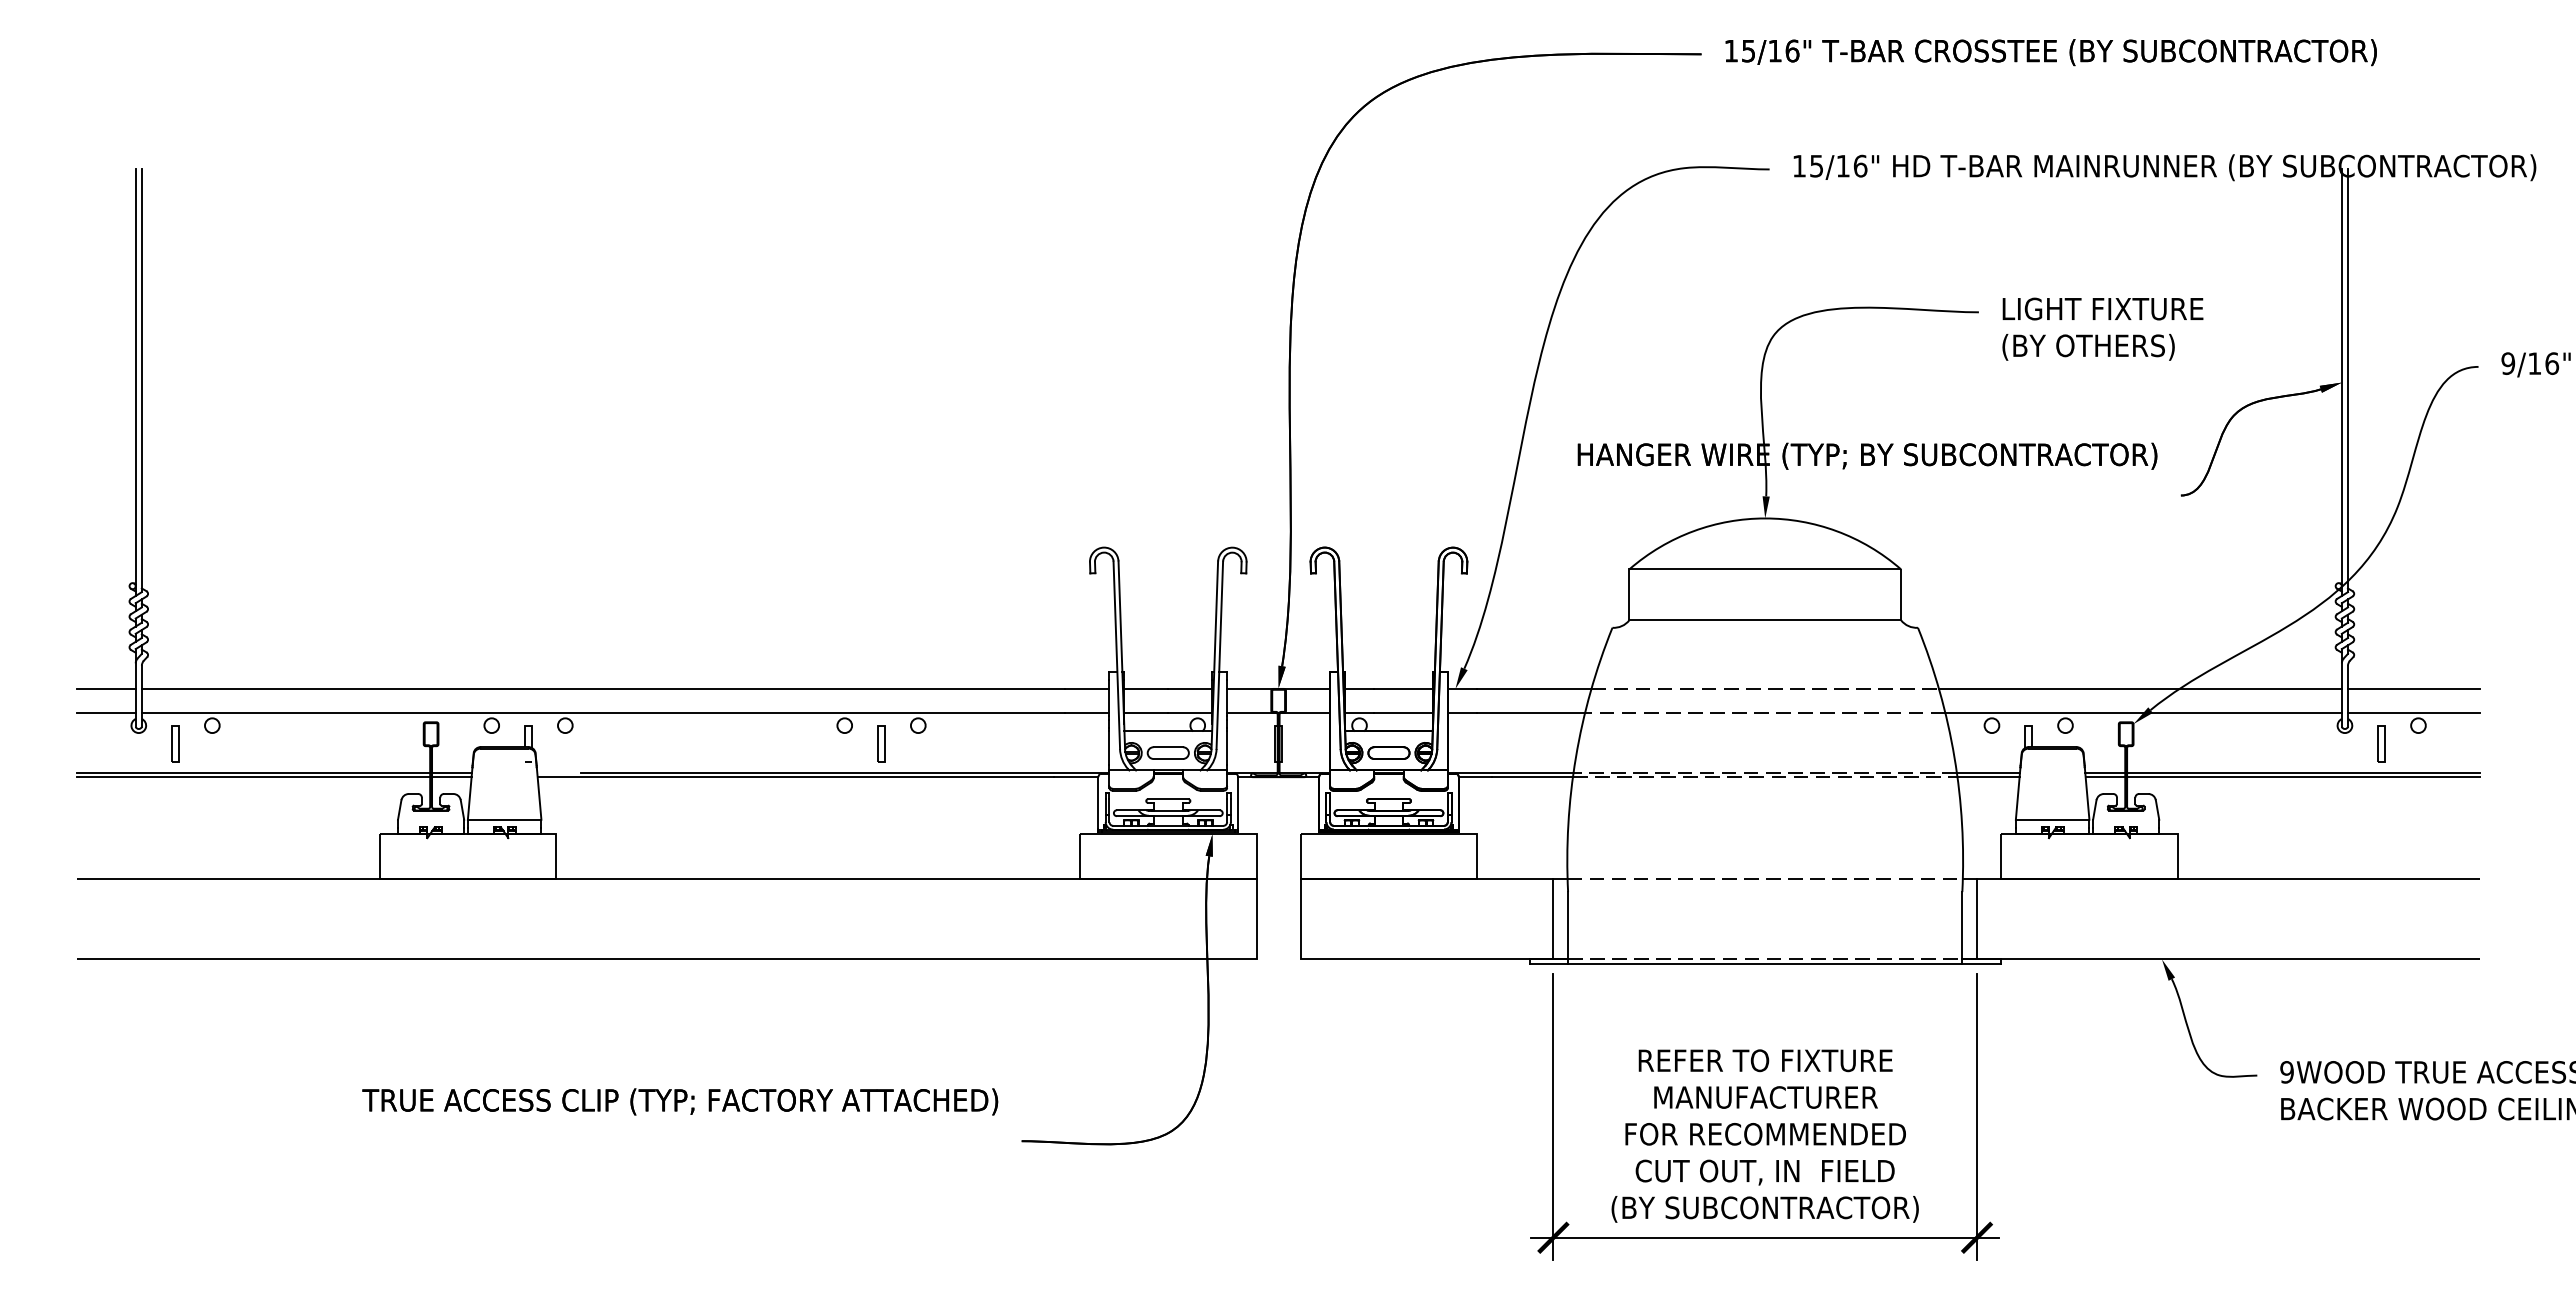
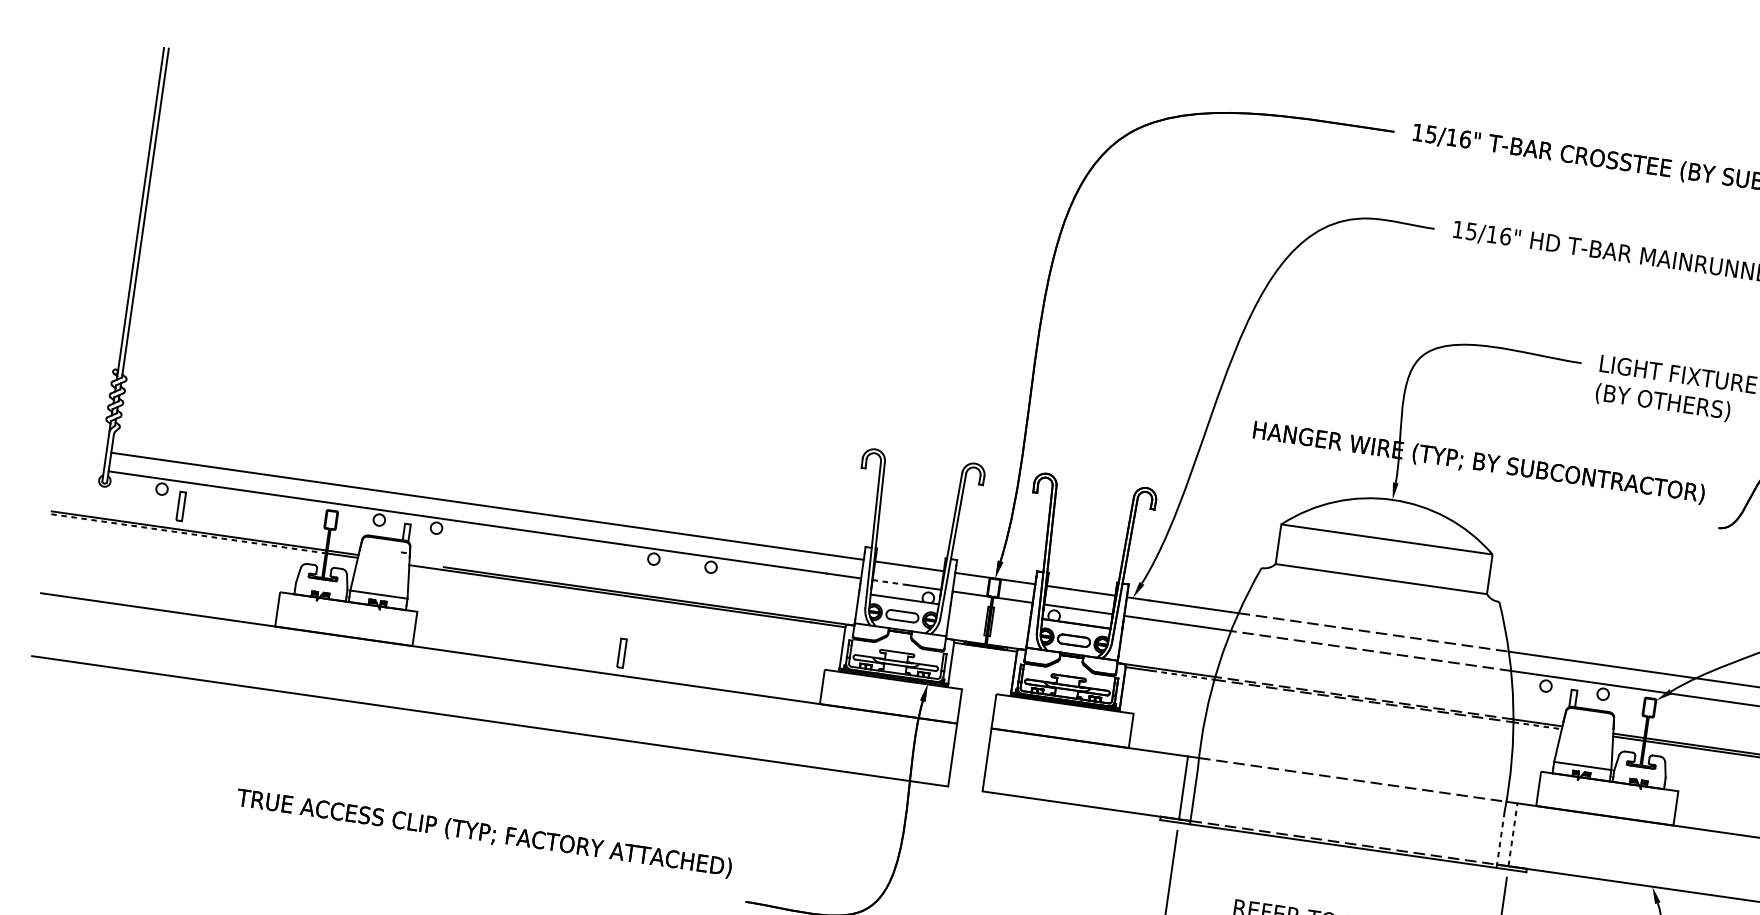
line: (106, 688) -> (83, 448), removed
line: (106, 712) -> (81, 467), removed
line: (1146, 712) -> (889, 582), solid -> dashed
part: (175, 743) -> (181, 506), moved
part: (881, 743) -> (622, 652), moved
line: (254, 777) -> (189, 534), solid -> dashed
line: (1532, 777) -> (1182, 675), solid -> dashed
line: (1989, 777) -> (1538, 726), solid -> dashed
line: (1977, 918) -> (1513, 834), solid -> dashed
line: (1962, 928) -> (1500, 840), solid -> dashed

